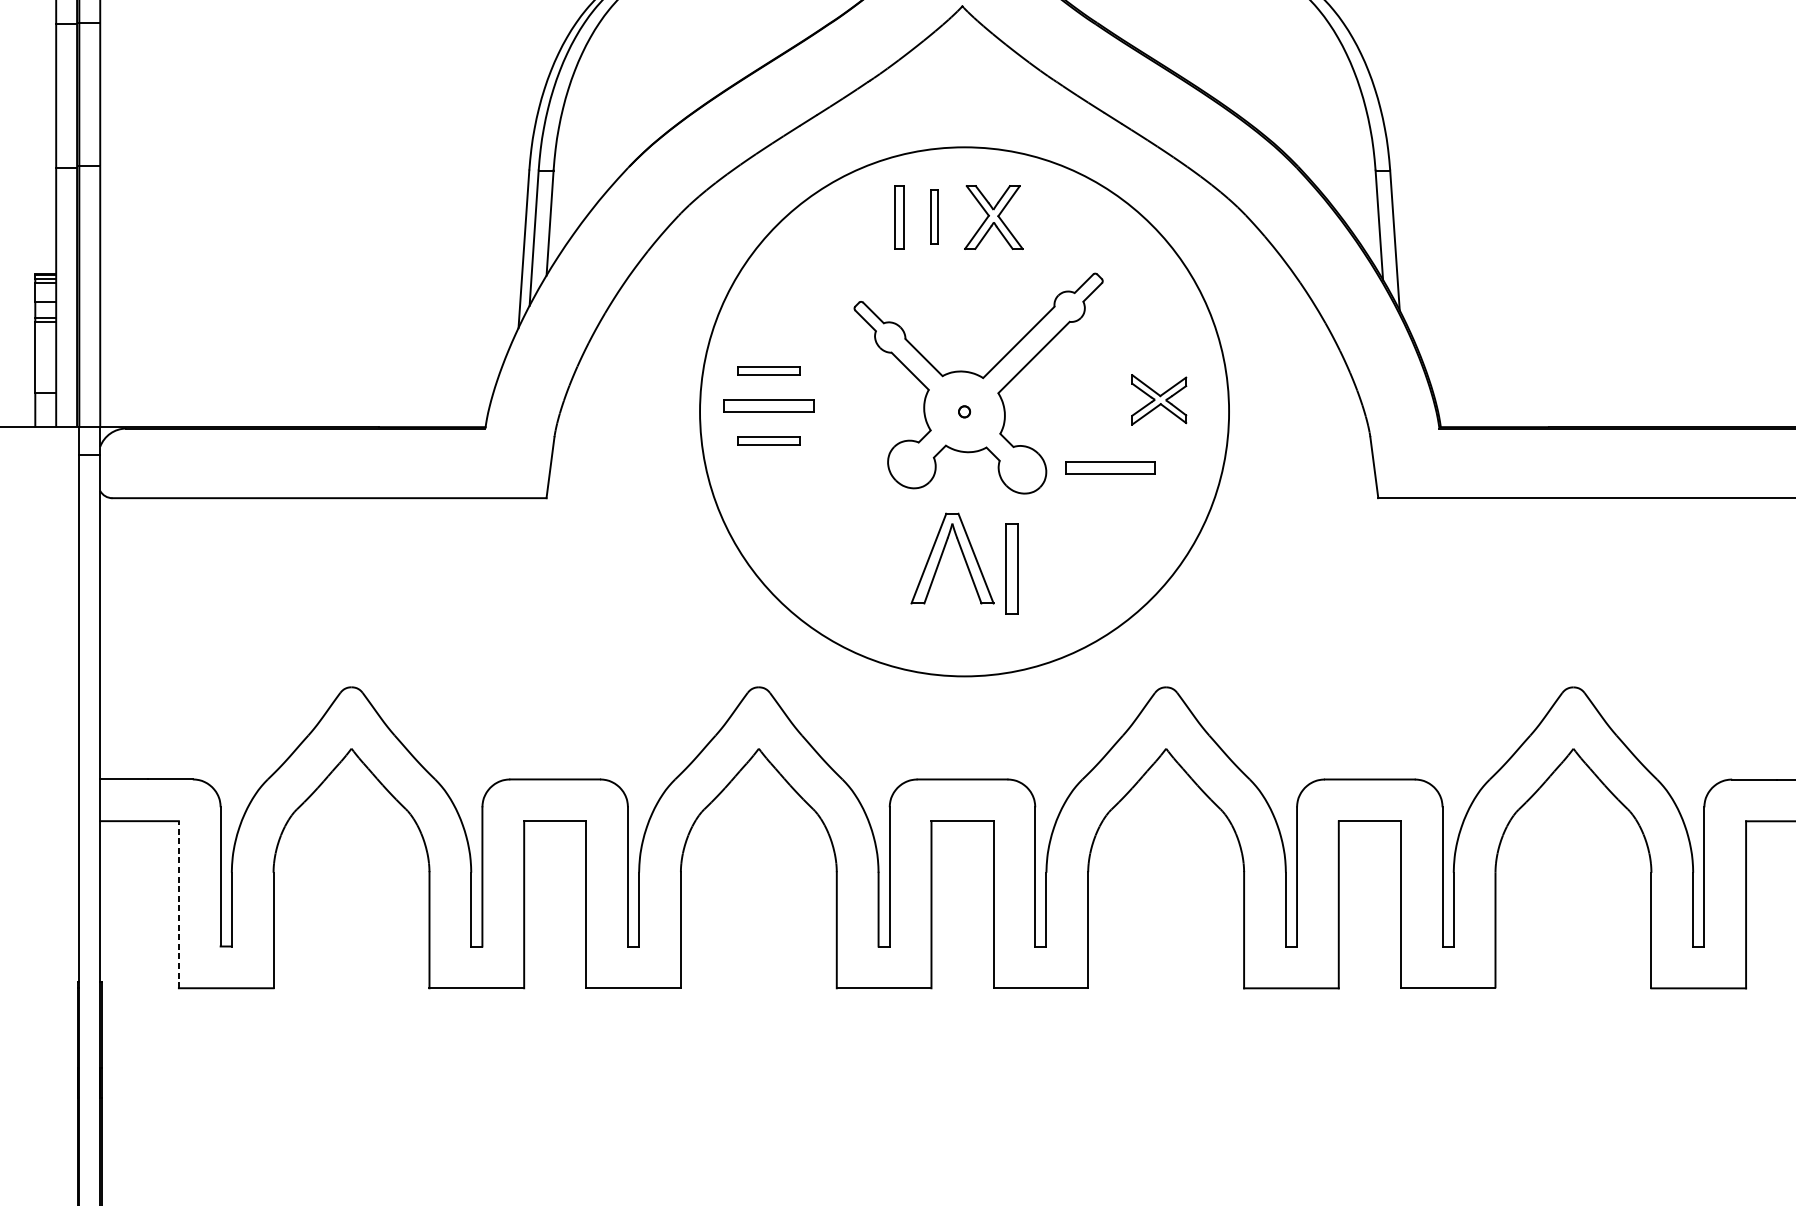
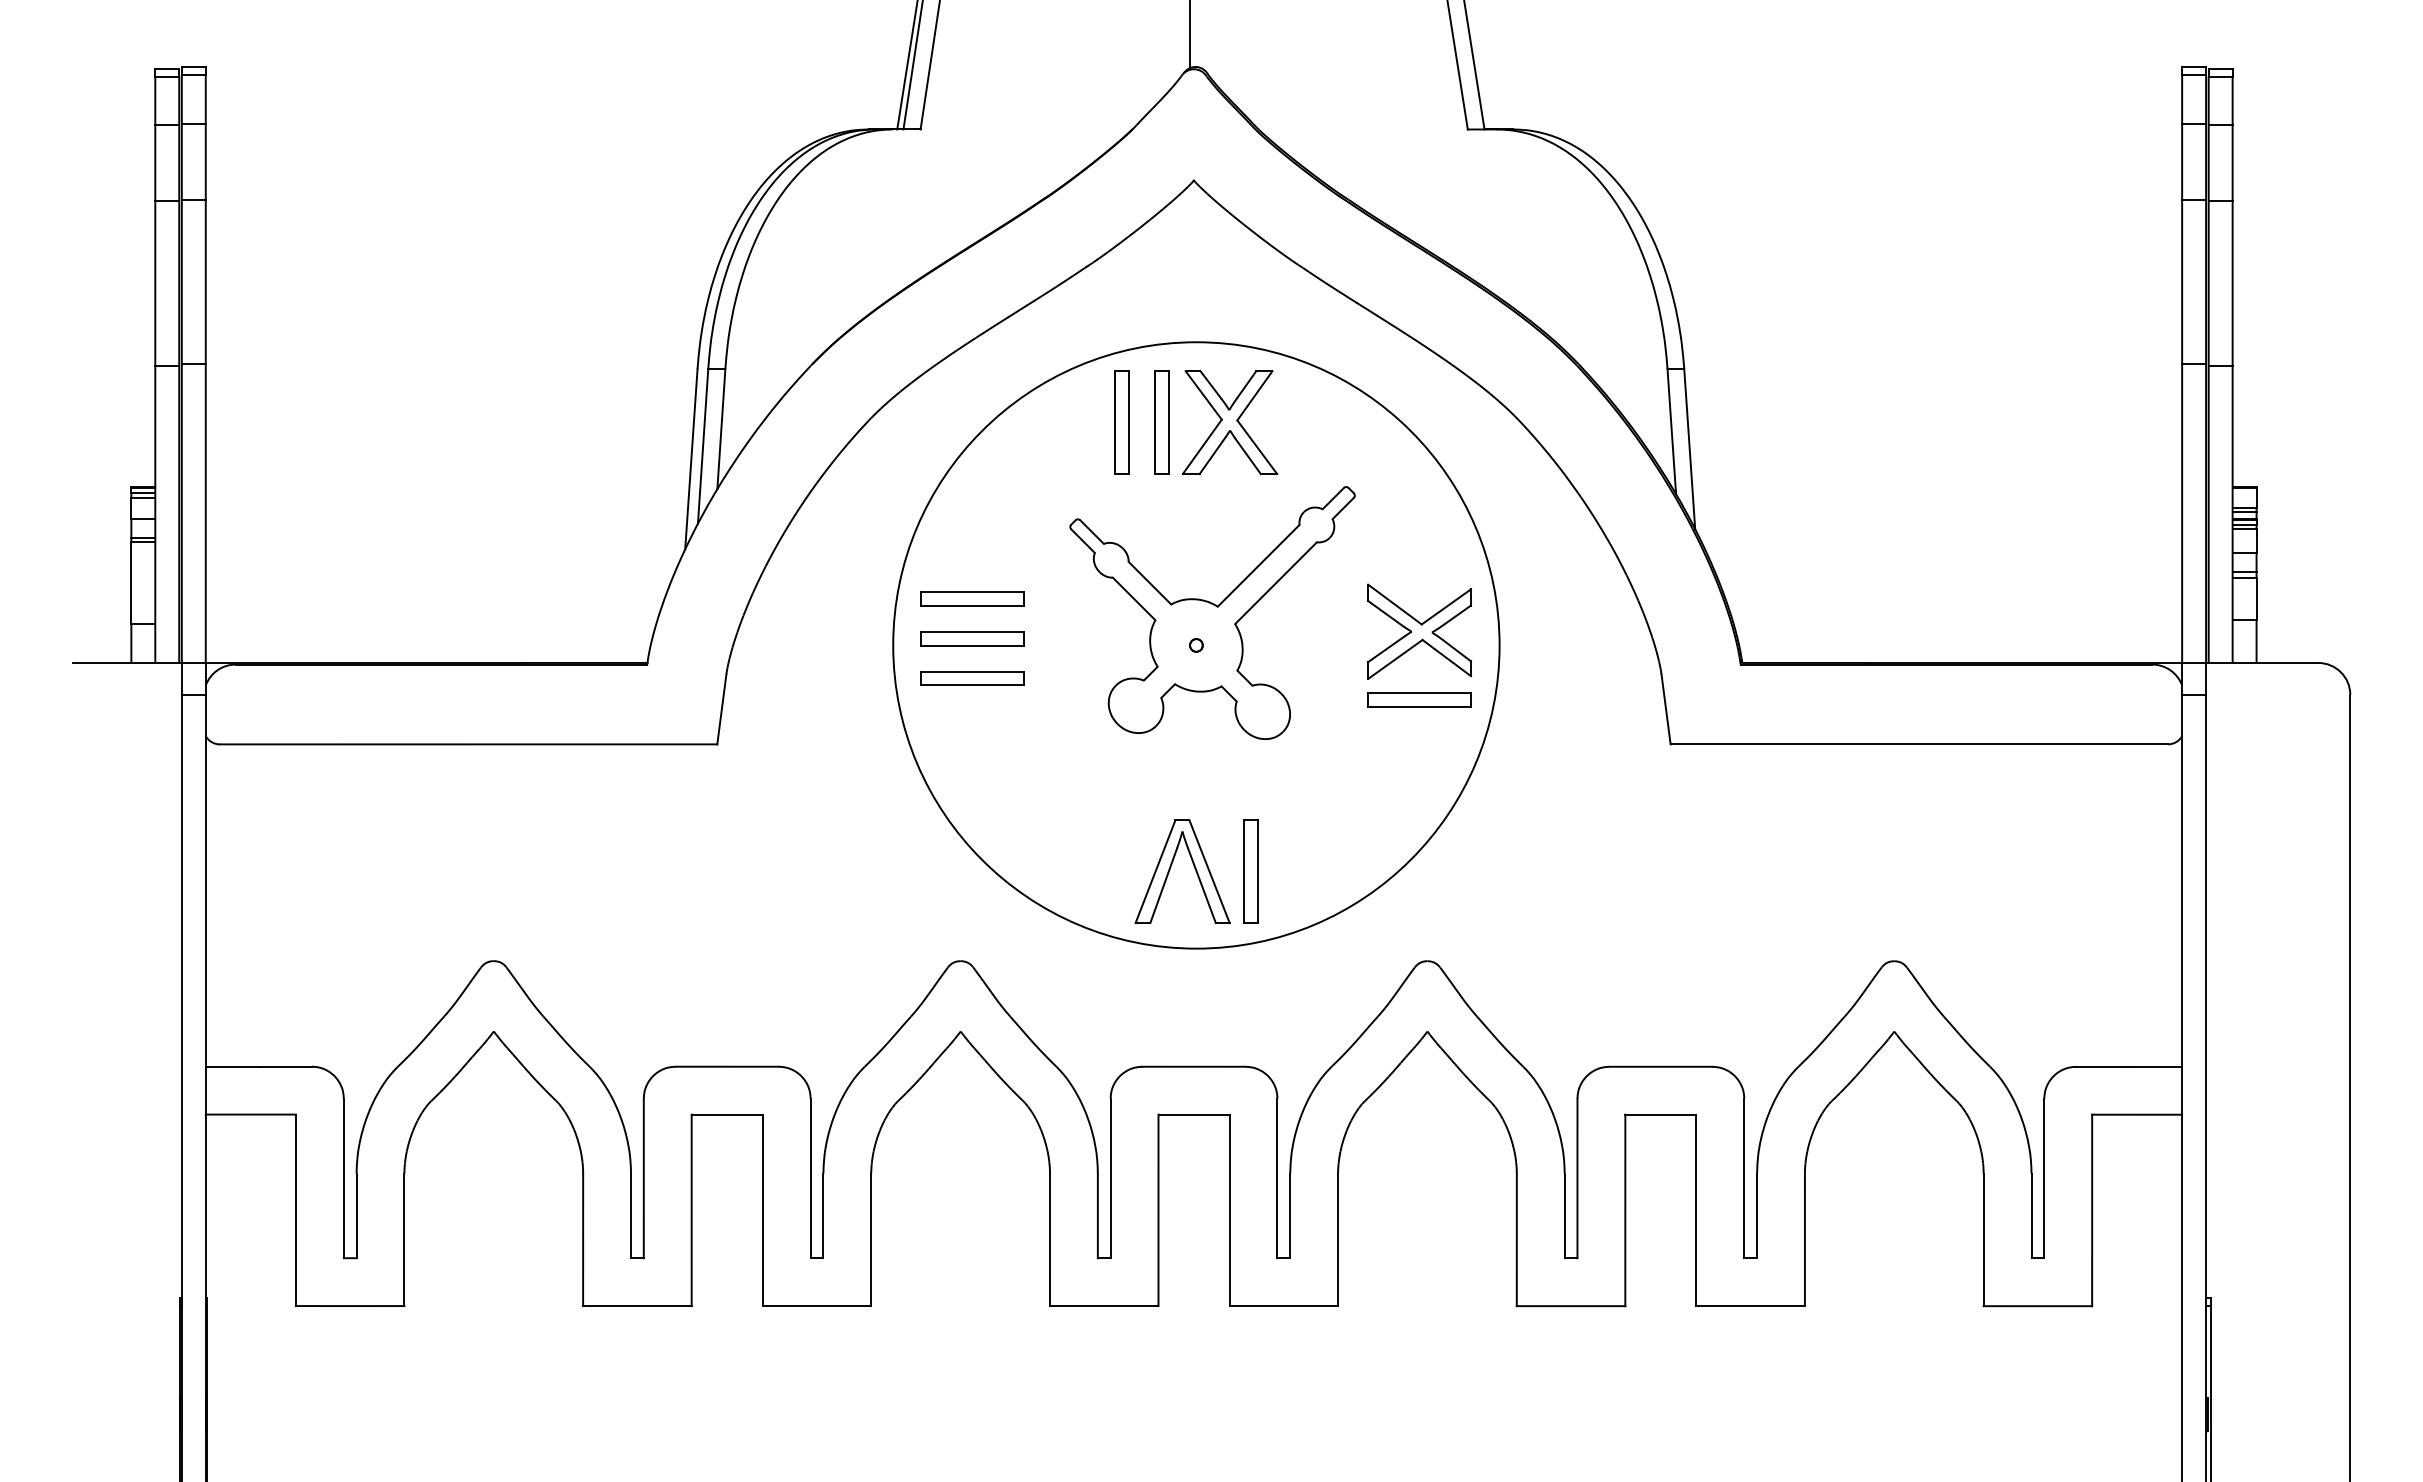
part: (899, 217) -> (1121, 422), size x1.43
part: (934, 217) -> (1161, 422), size x1.67
part: (993, 217) -> (1229, 422), size x1.43
part: (769, 370) -> (972, 598), size x1.43
part: (1159, 399) -> (1419, 631), size x1.67
part: (769, 440) -> (972, 678), size x1.43
part: (1110, 467) -> (1419, 699), moved
part: (942, 555) -> (1171, 867), moved
part: (1011, 568) -> (1250, 871), moved
line: (178, 904) -> (295, 1210), dashed -> solid

